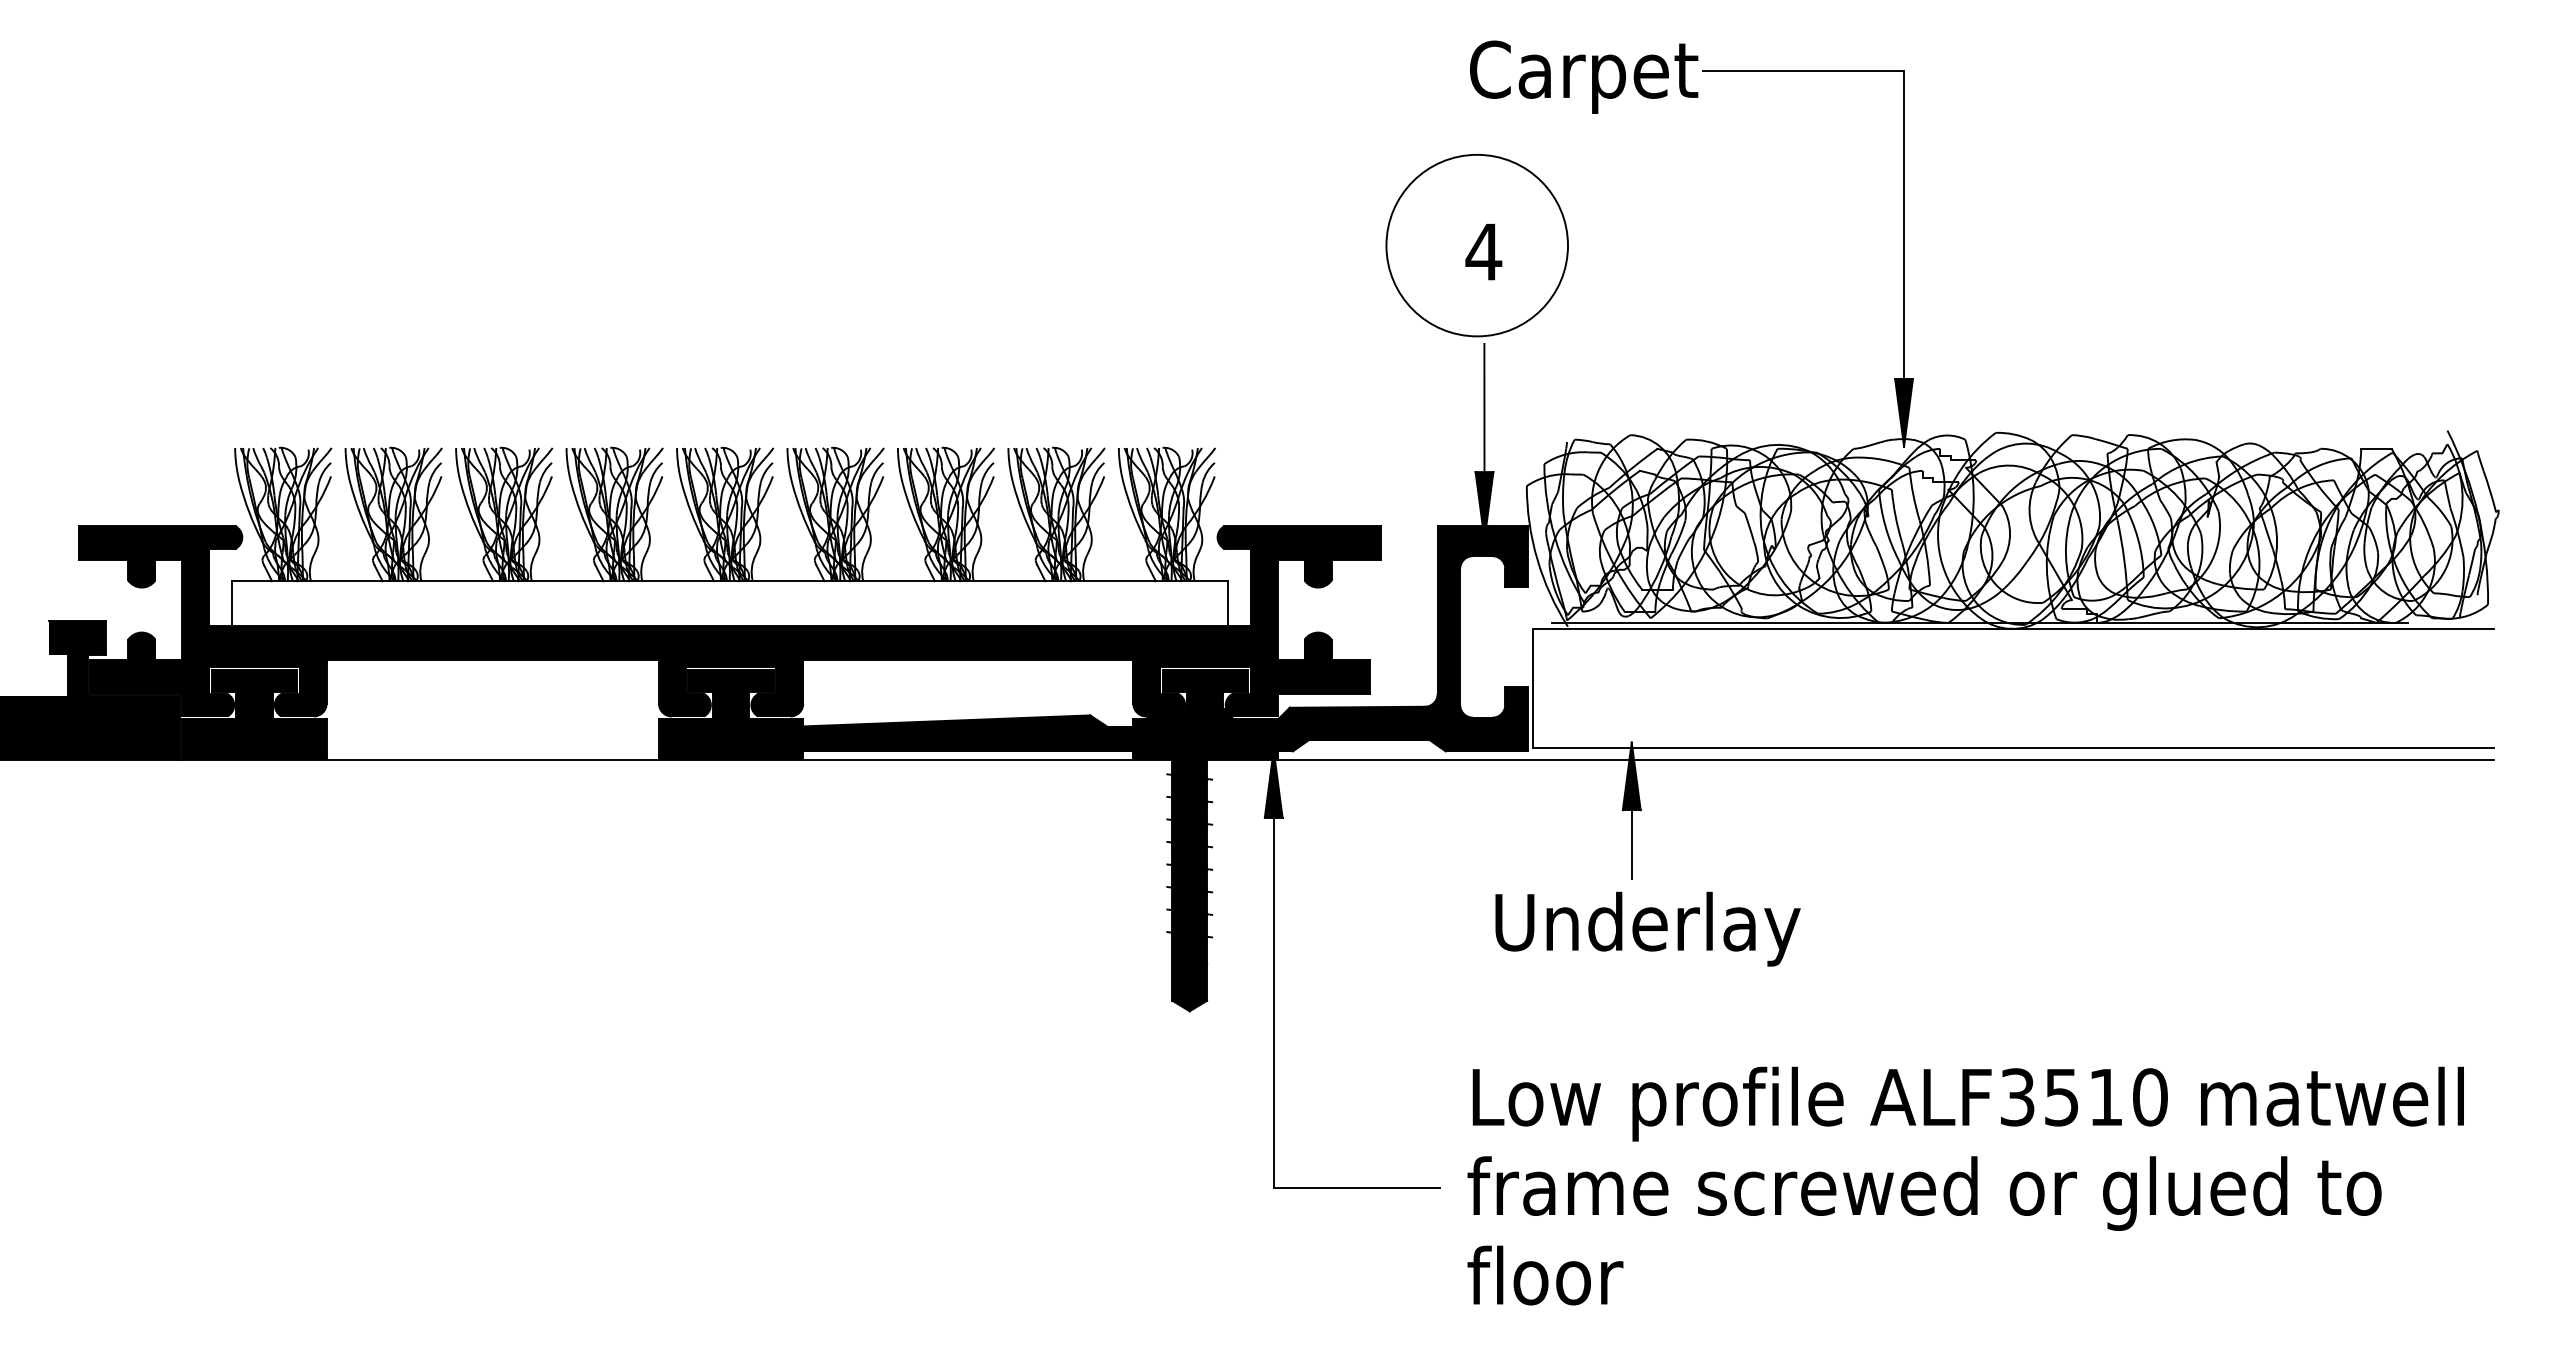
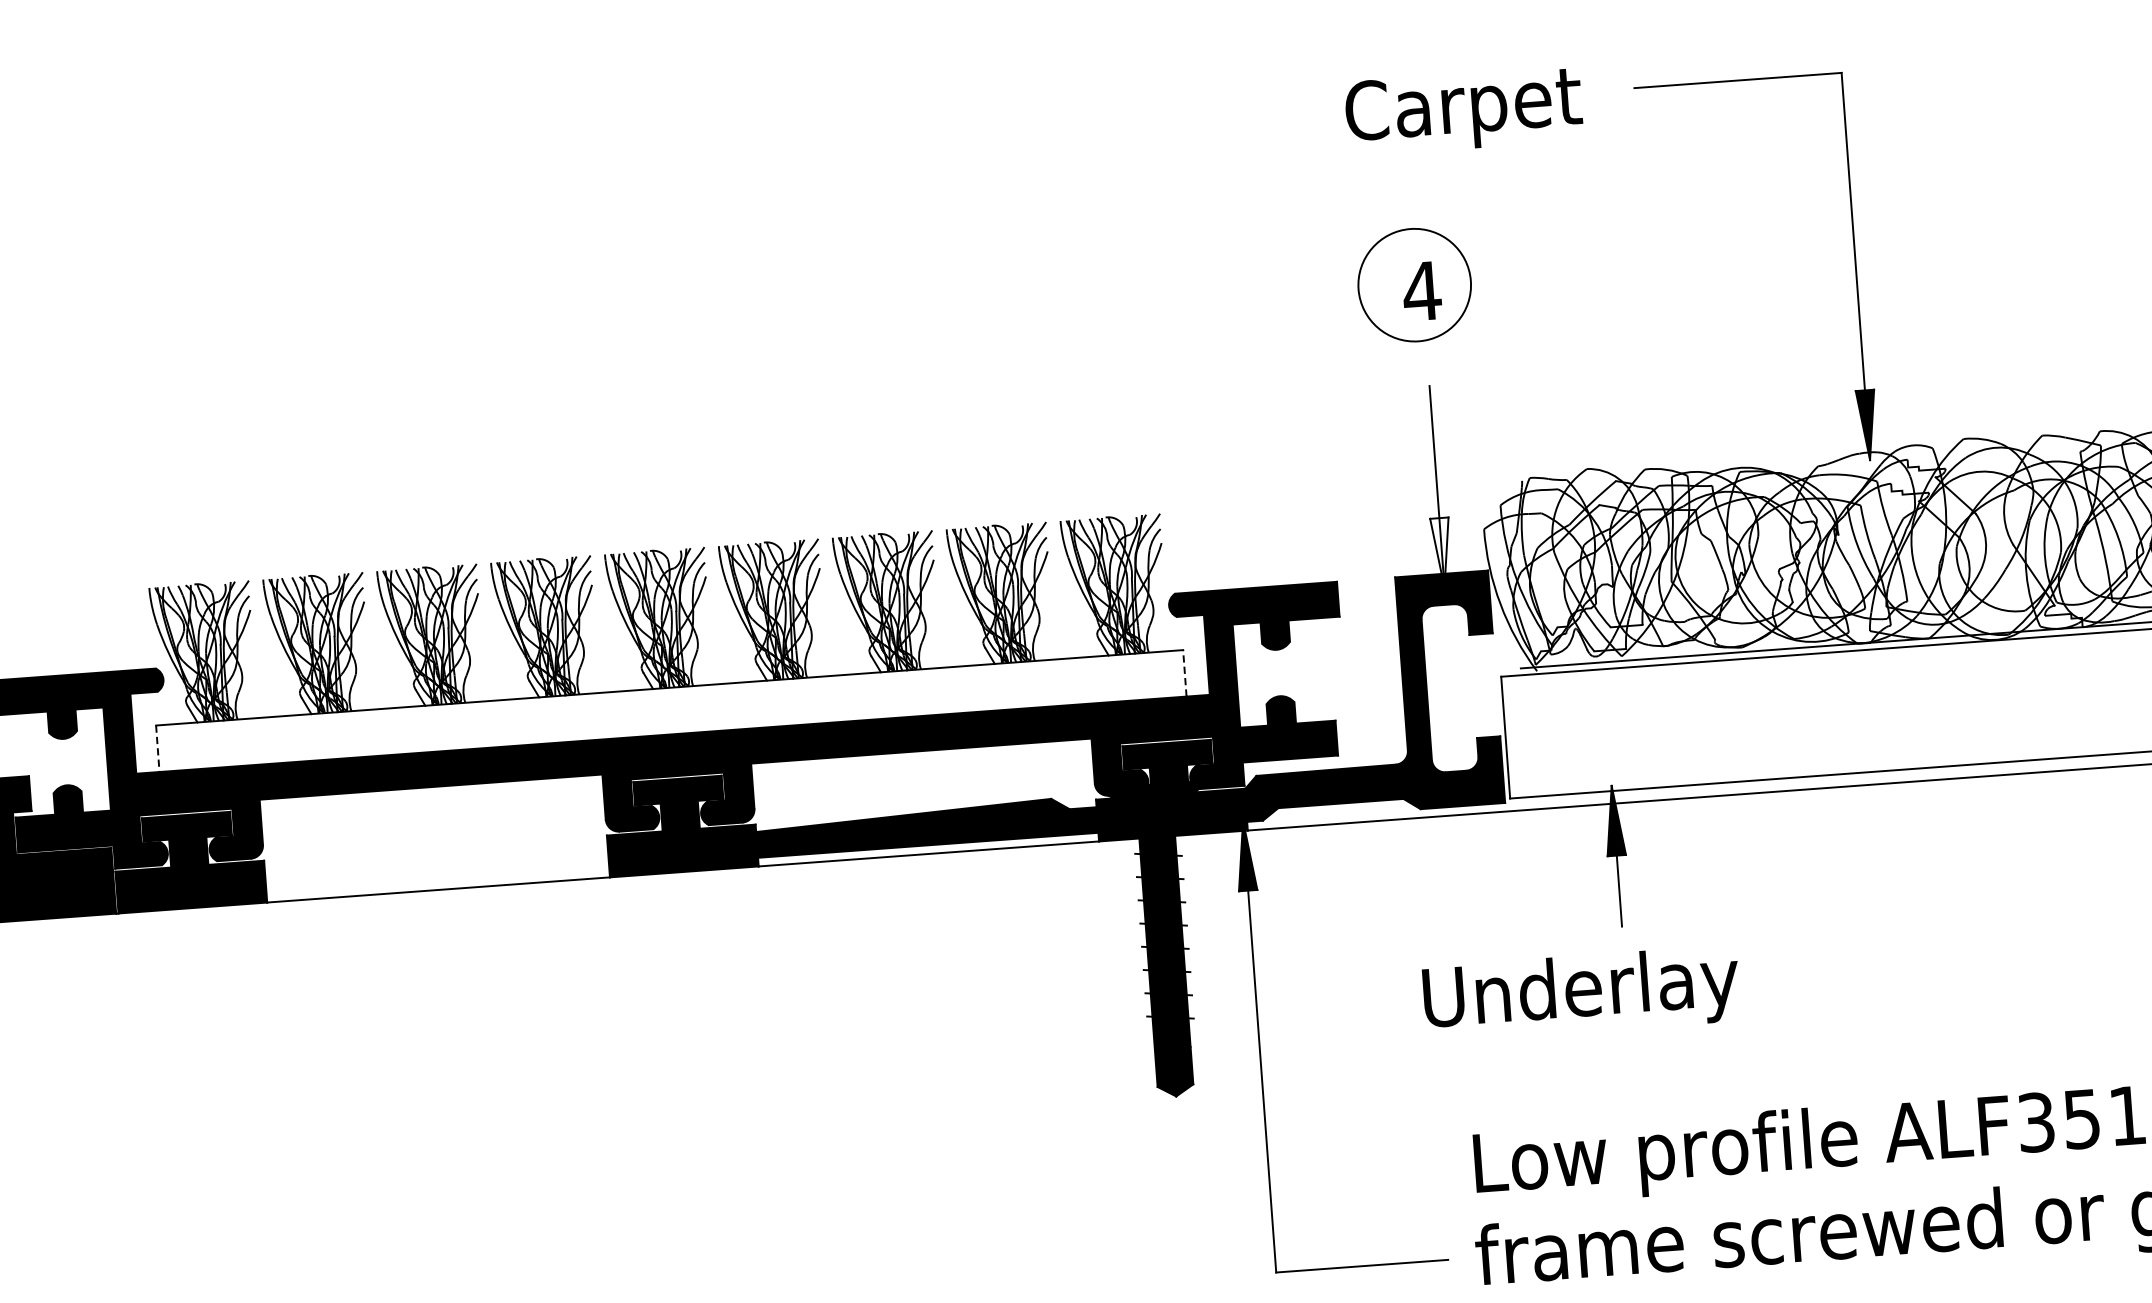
text: (1584, 76) -> (1464, 110), moved
circle: (1477, 245) -> (1414, 285), size x0.6
fill: (1484, 505) -> (1441, 552), removed
line: (231, 603) -> (157, 748), solid -> dashed
line: (1228, 603) -> (1185, 673), solid -> dashed
text: (1647, 928) -> (1581, 993), moved

